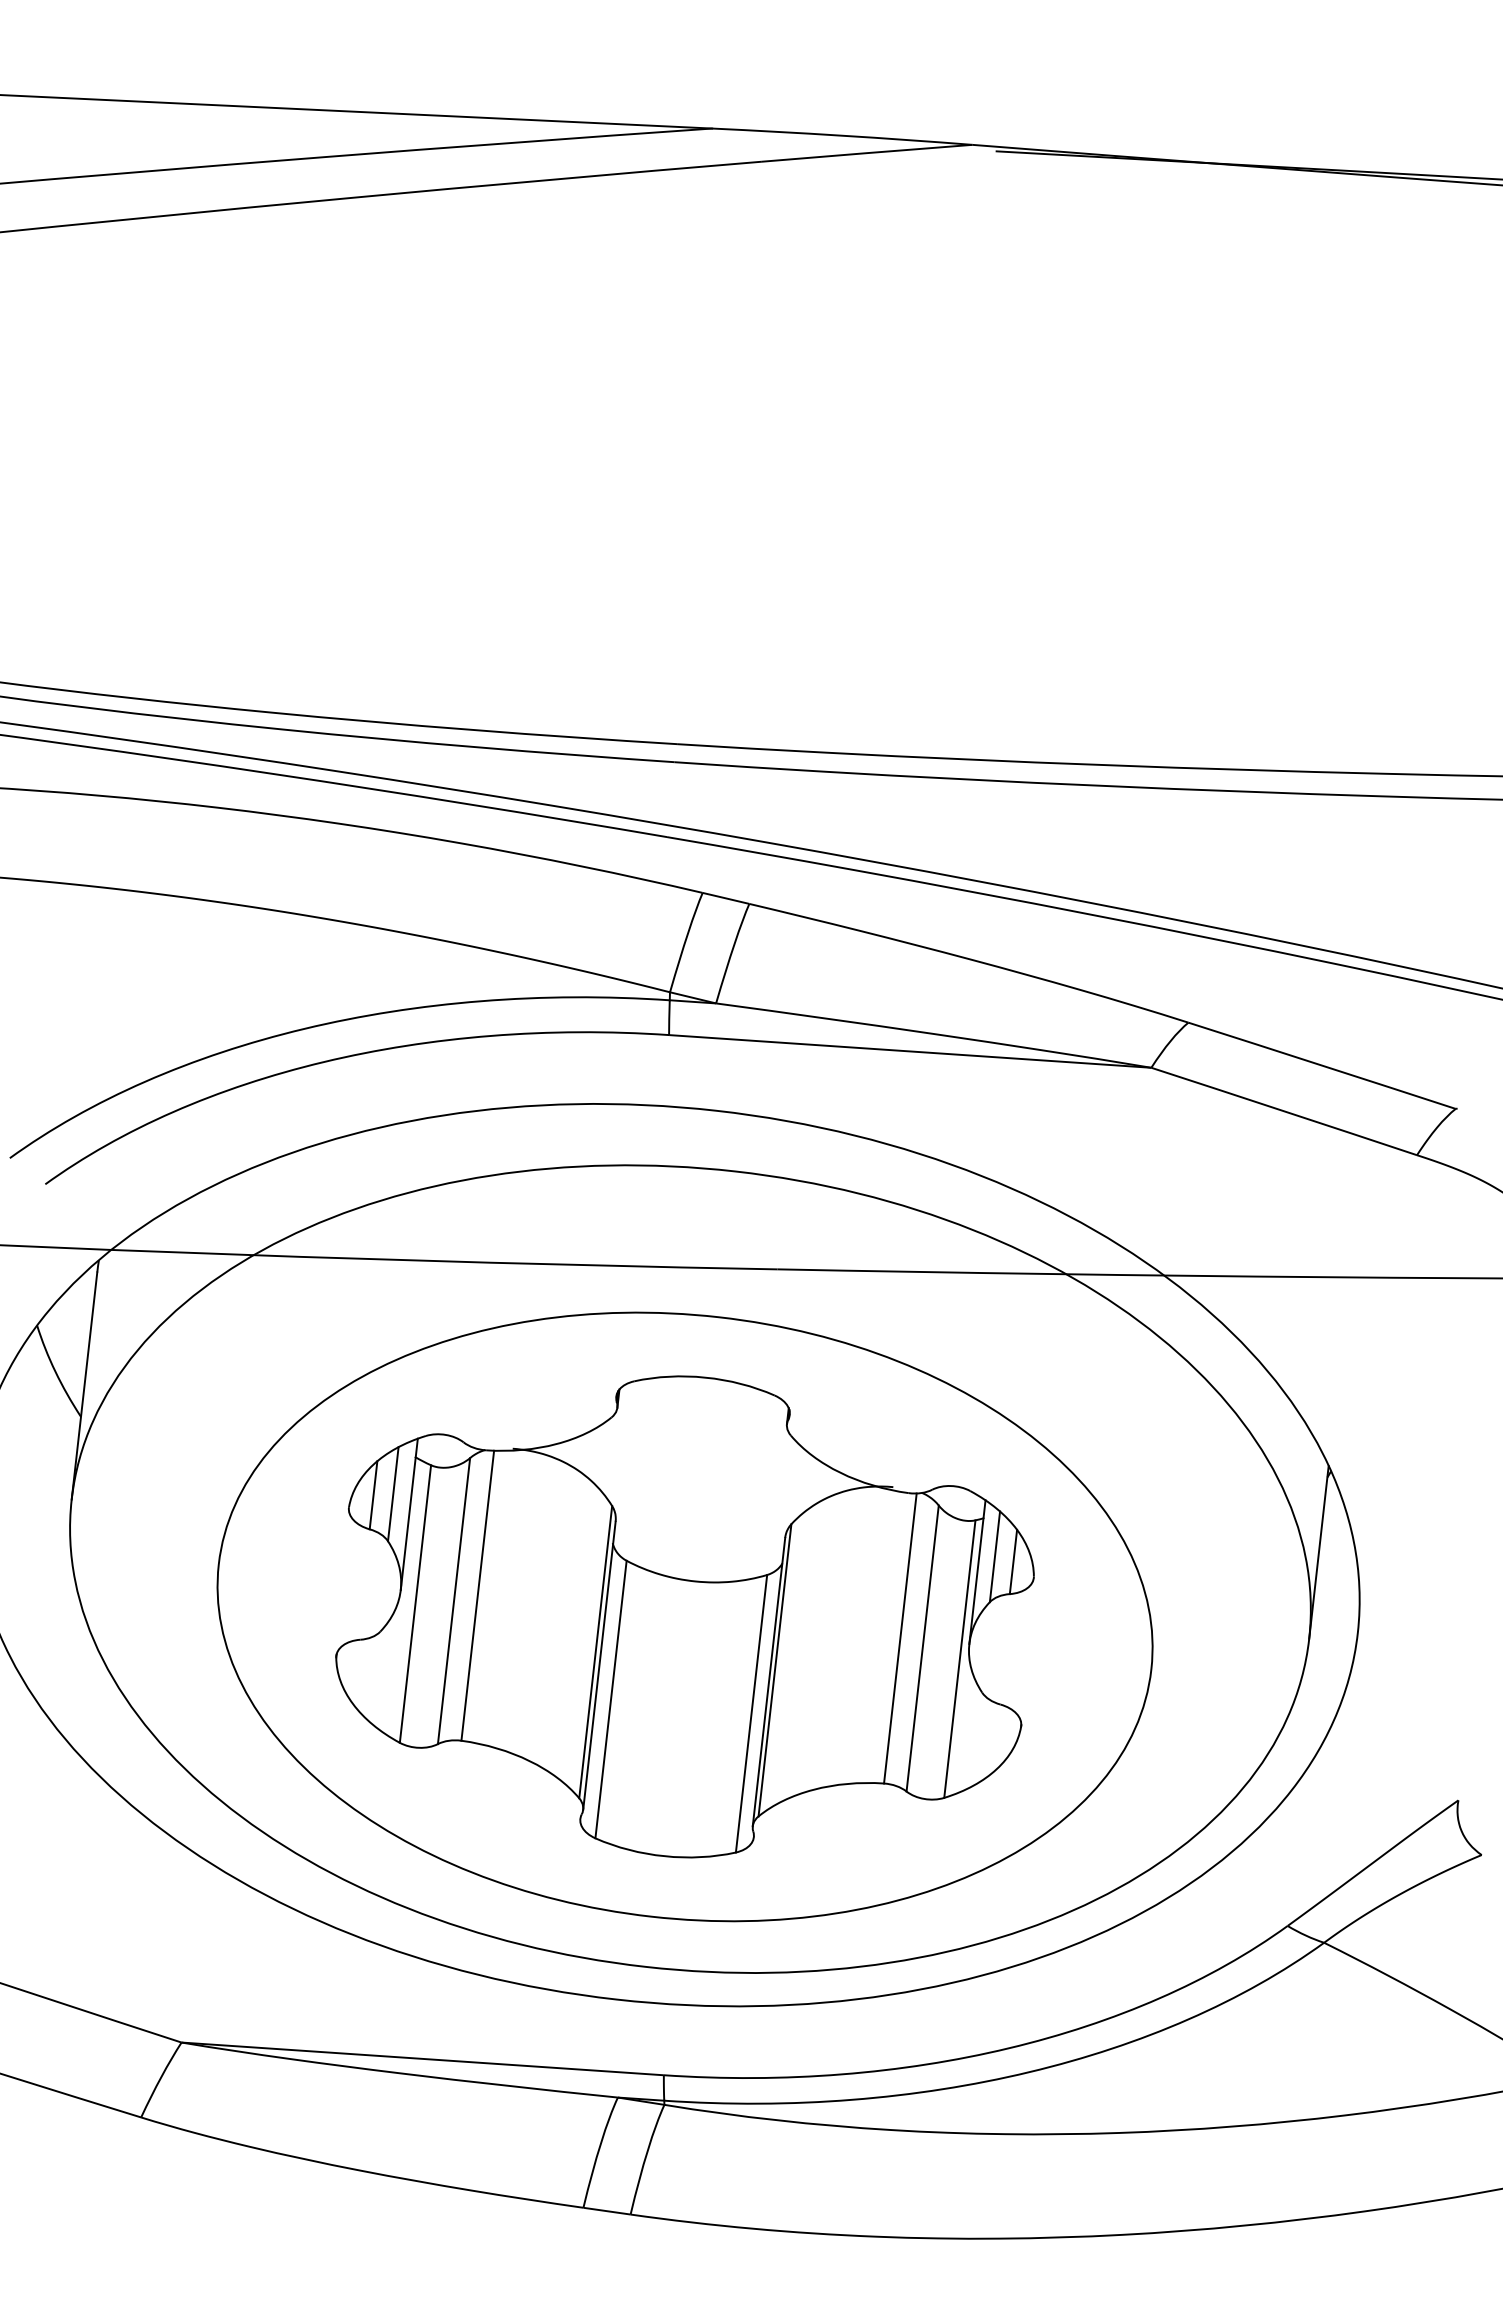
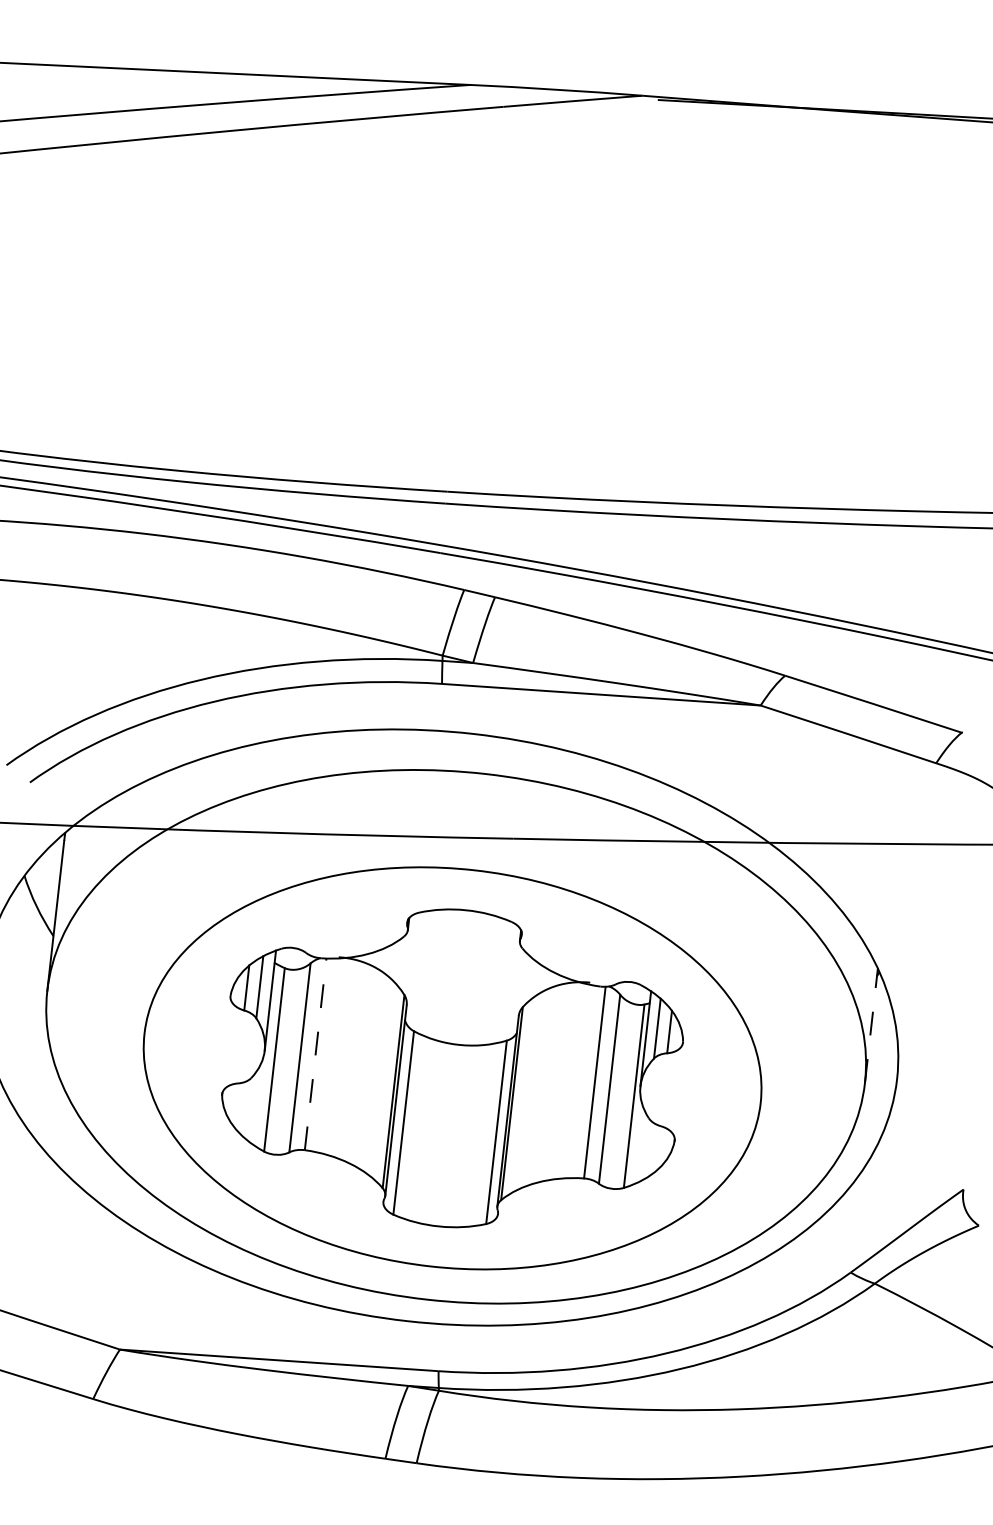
line: (1319, 1552) -> (871, 1025), solid -> dashed
line: (477, 1594) -> (315, 1053), solid -> dashed

